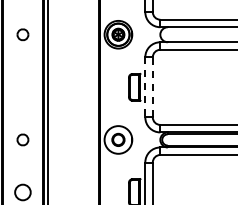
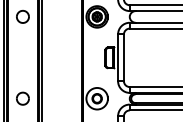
part: (22, 34) -> (22, 16), size x1.43
line: (152, 86) -> (123, 57), dashed -> solid
line: (145, 87) -> (118, 57), dashed -> solid
part: (22, 139) -> (22, 98), size x1.43

